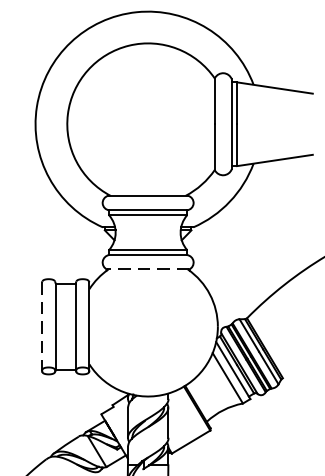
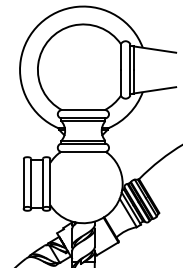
line: (146, 269) -> (82, 151), dashed -> solid
line: (41, 325) -> (23, 183), dashed -> solid

